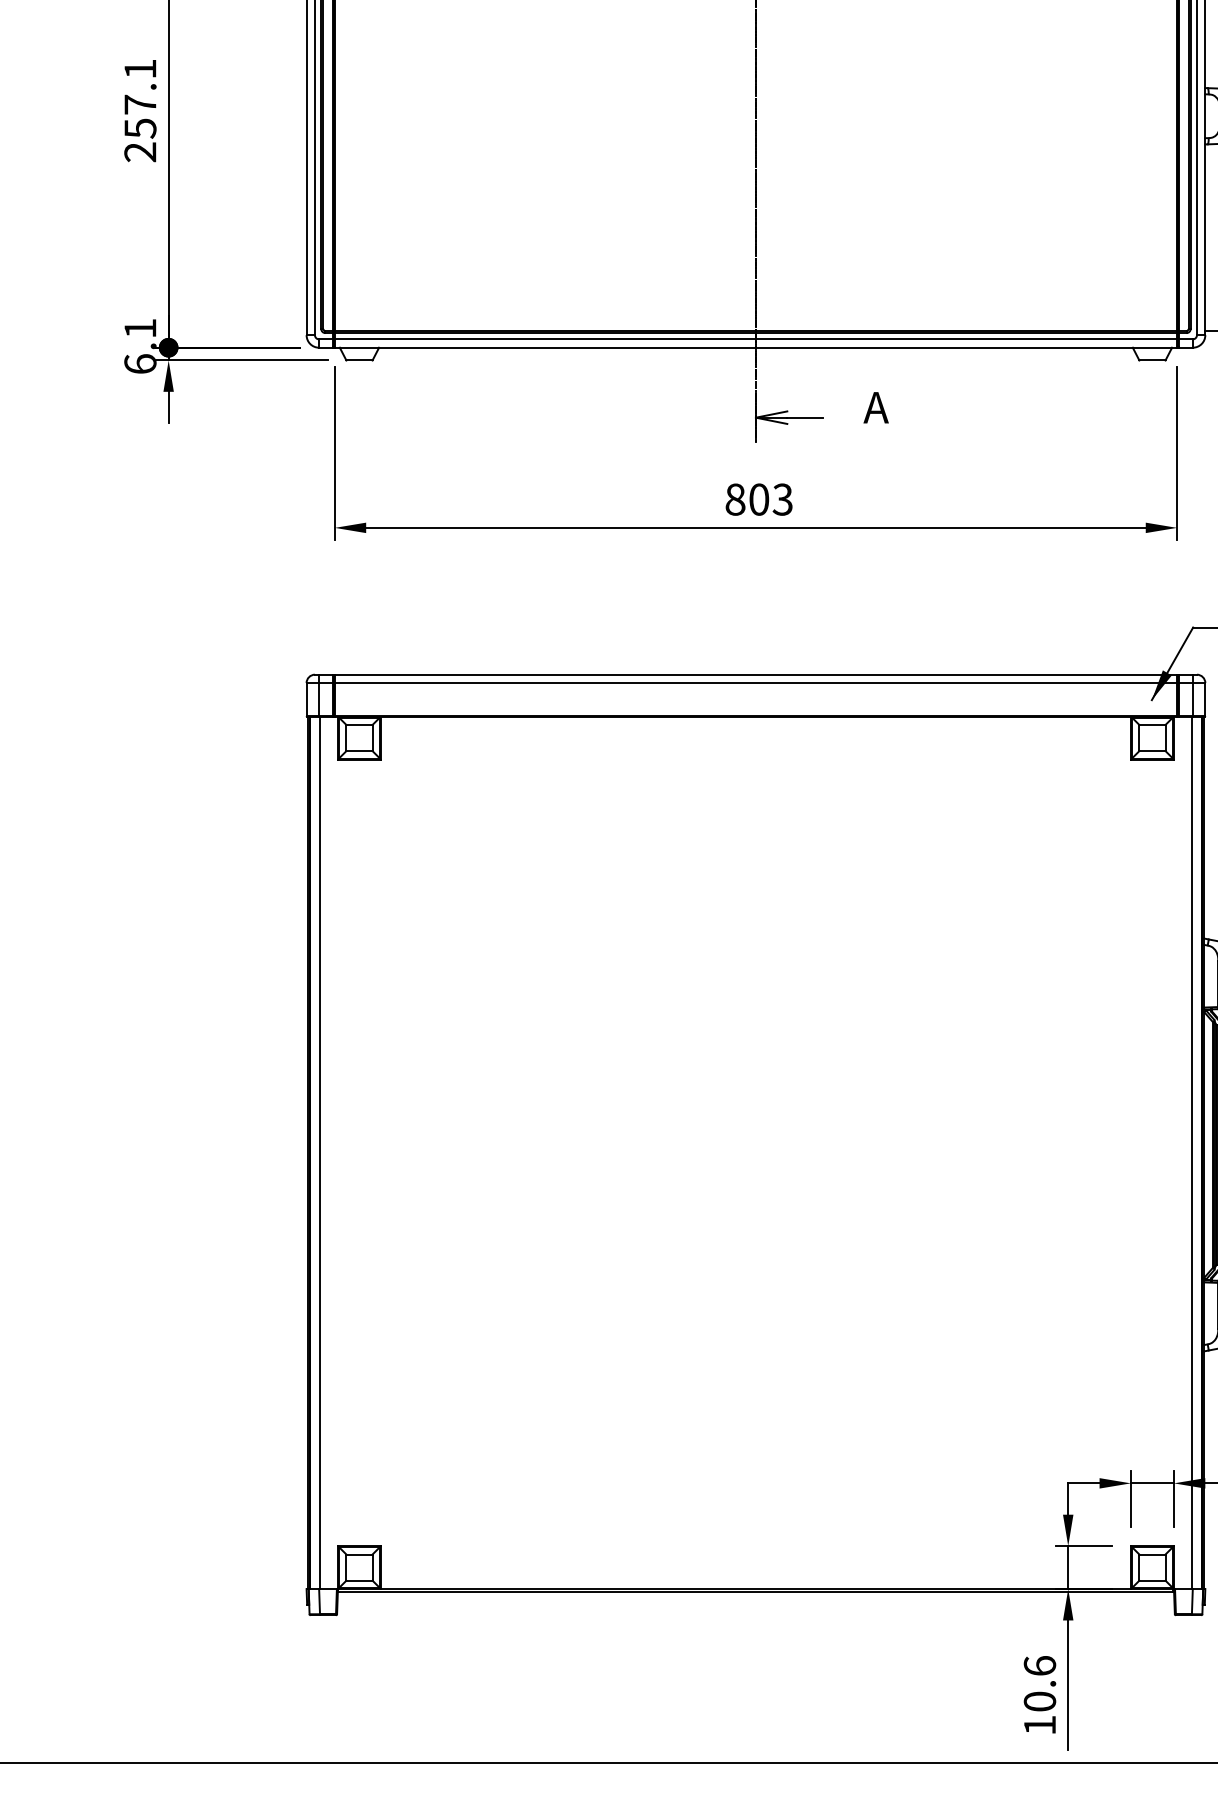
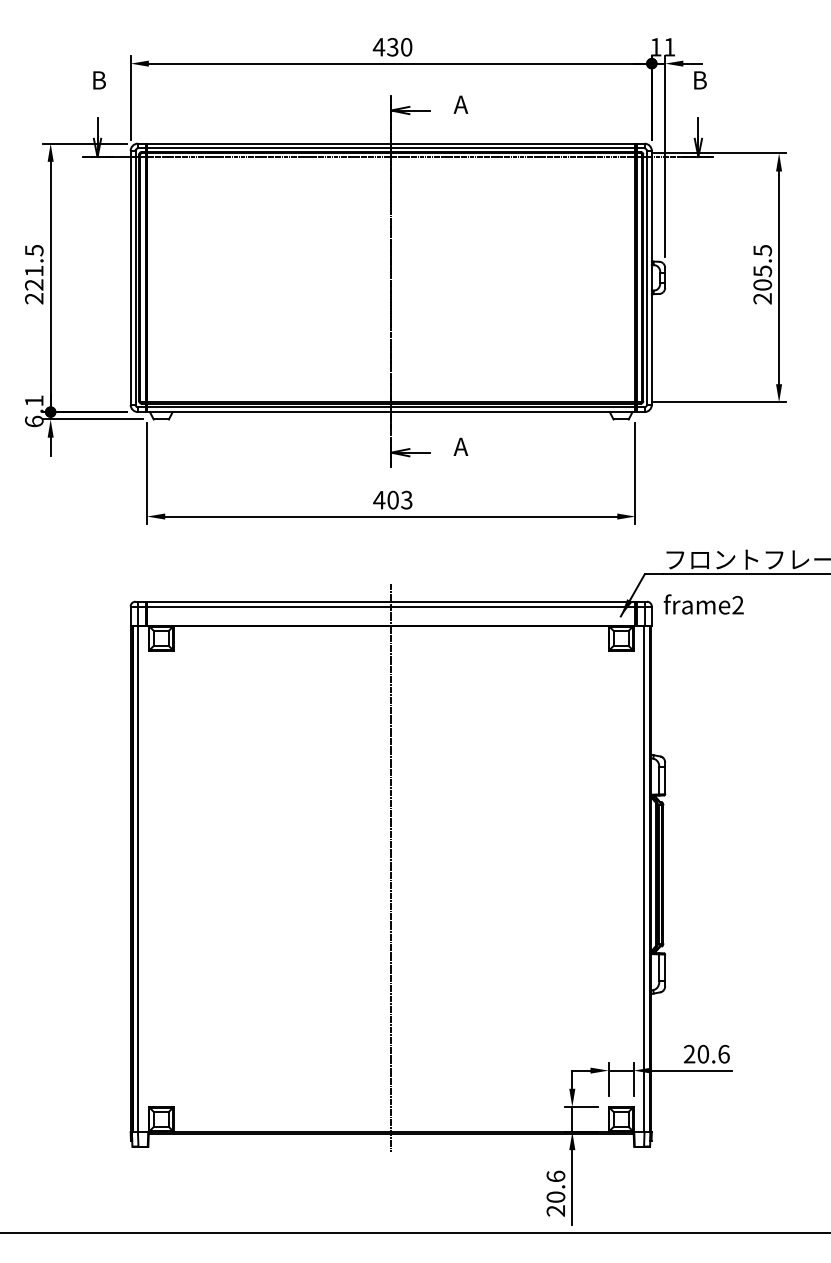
text: (140, 98) -> (34, 267), 257.1 -> 221.5
text: (735, 498) -> (379, 499), 803 -> 403
line: (756, 1133) -> (391, 867), added
text: (1039, 1724) -> (555, 1210), 10.6 -> 20.6

